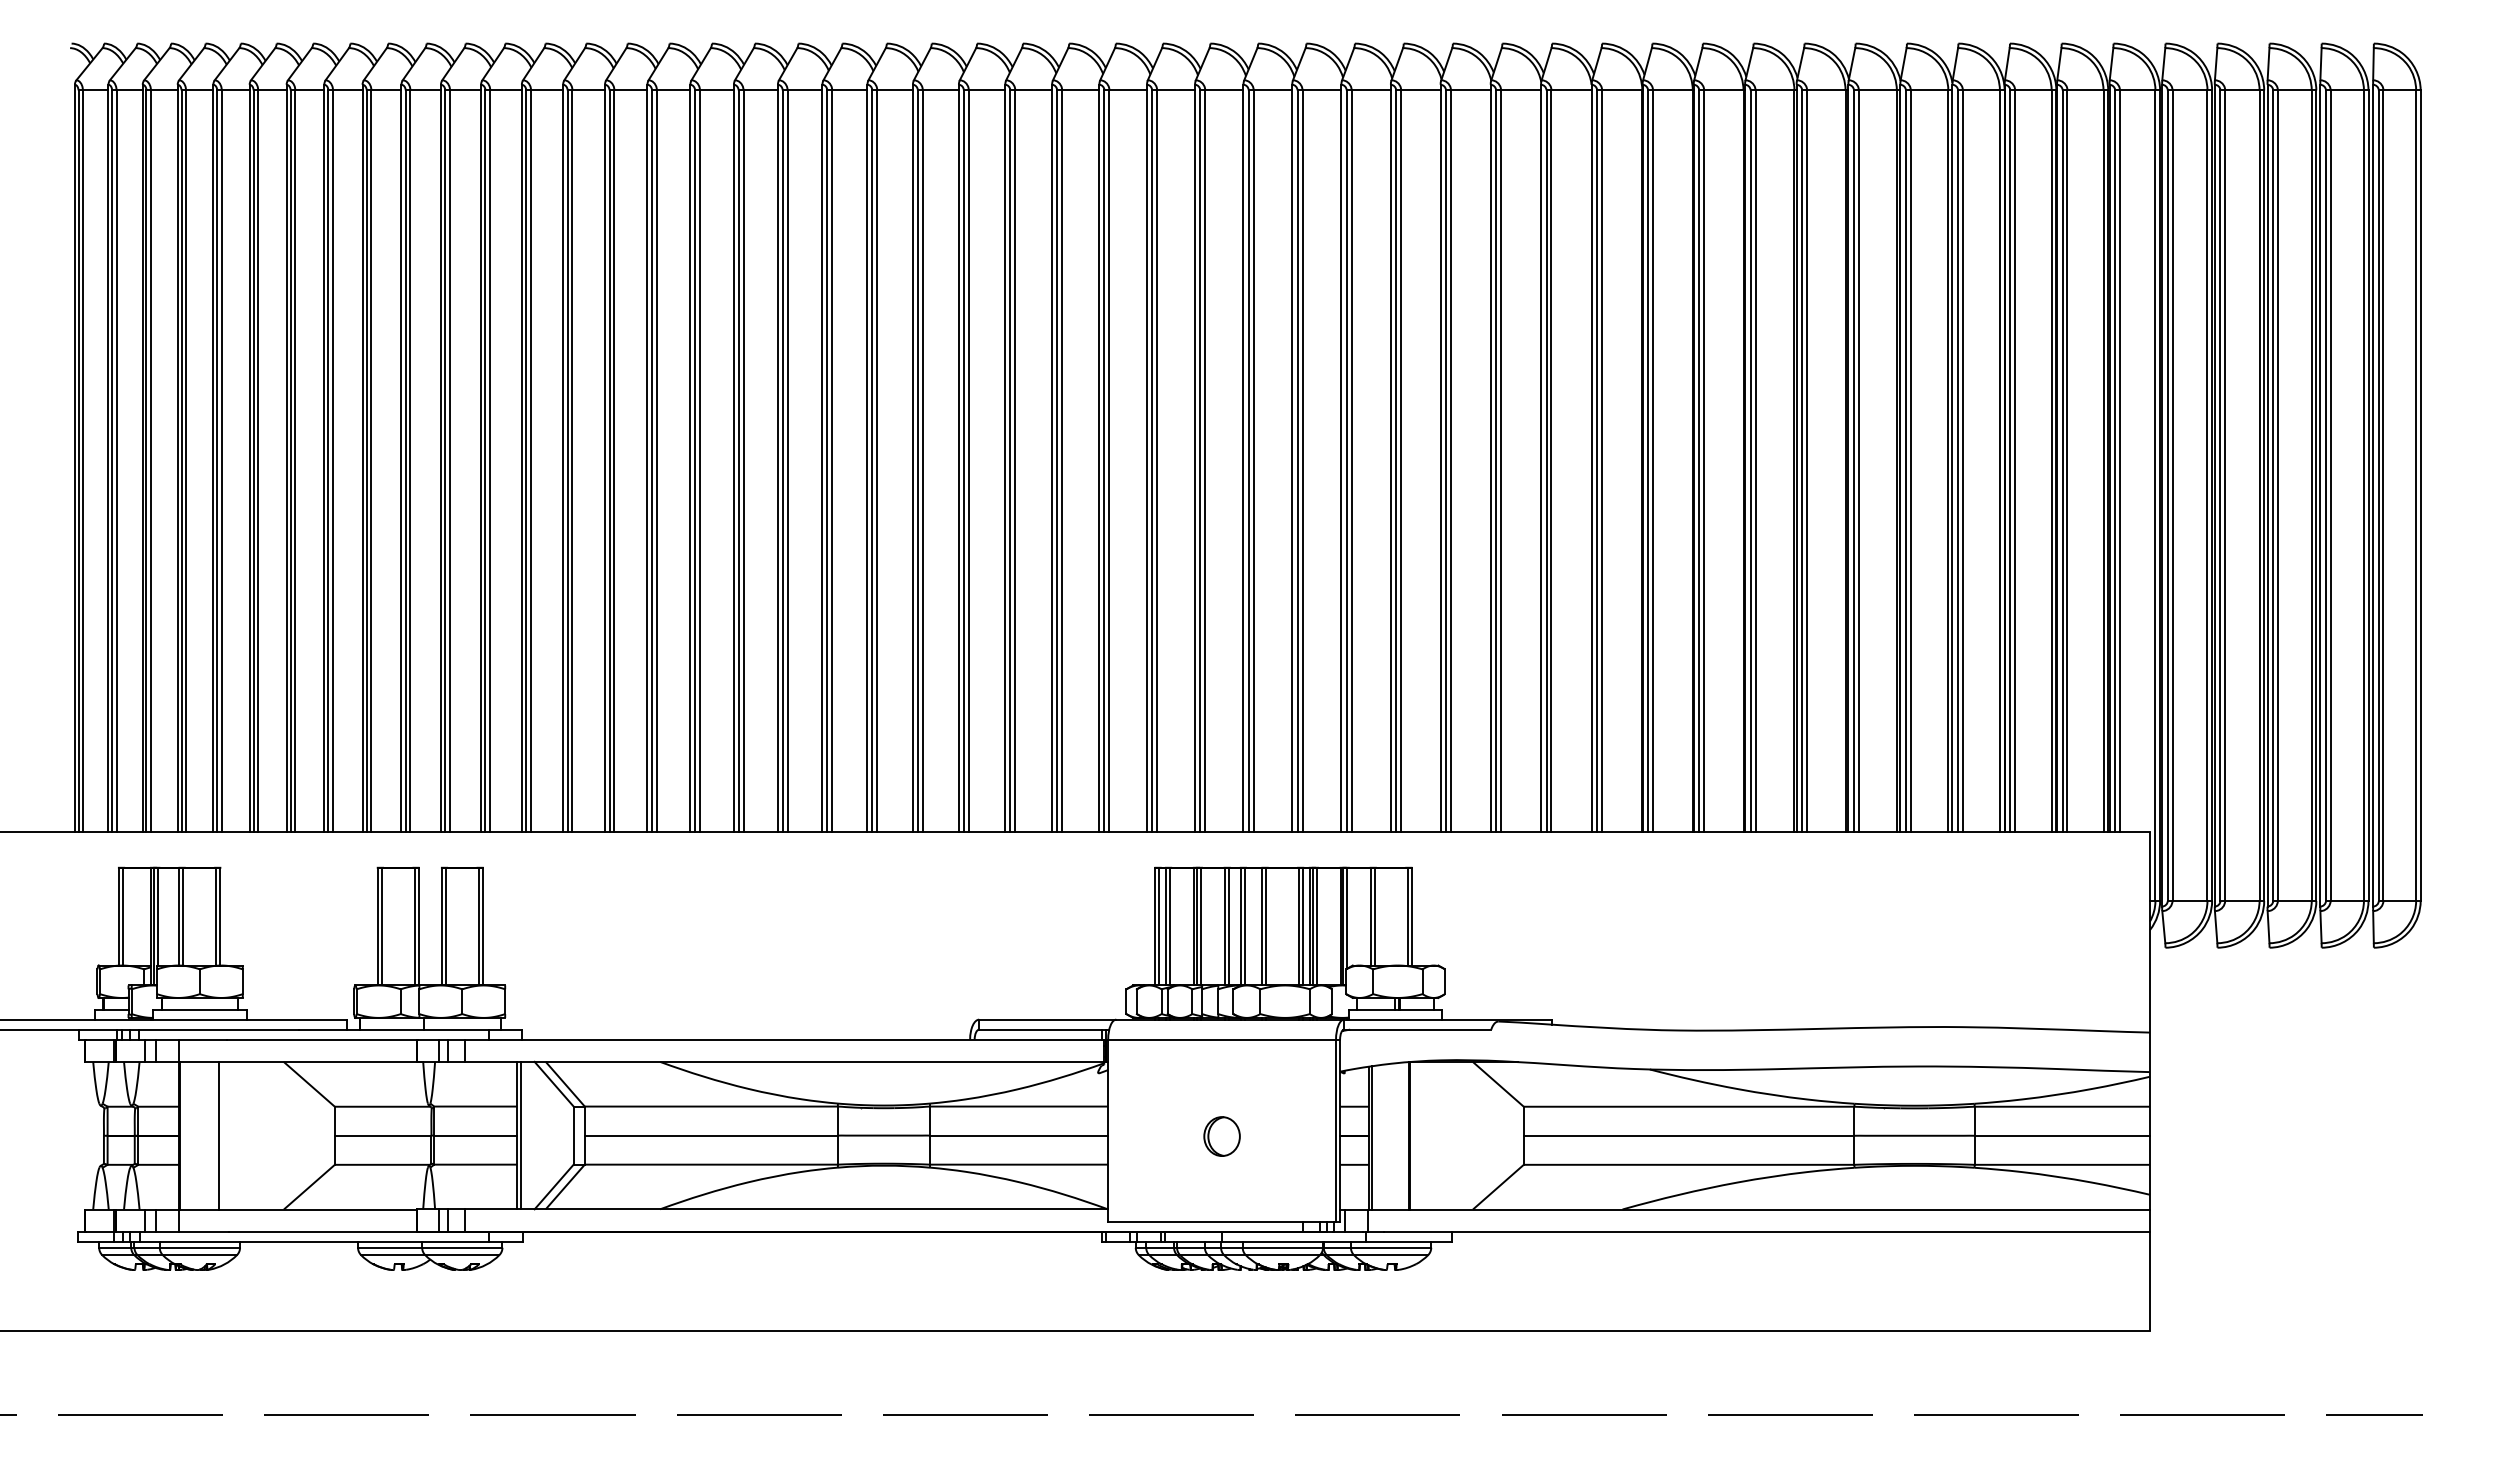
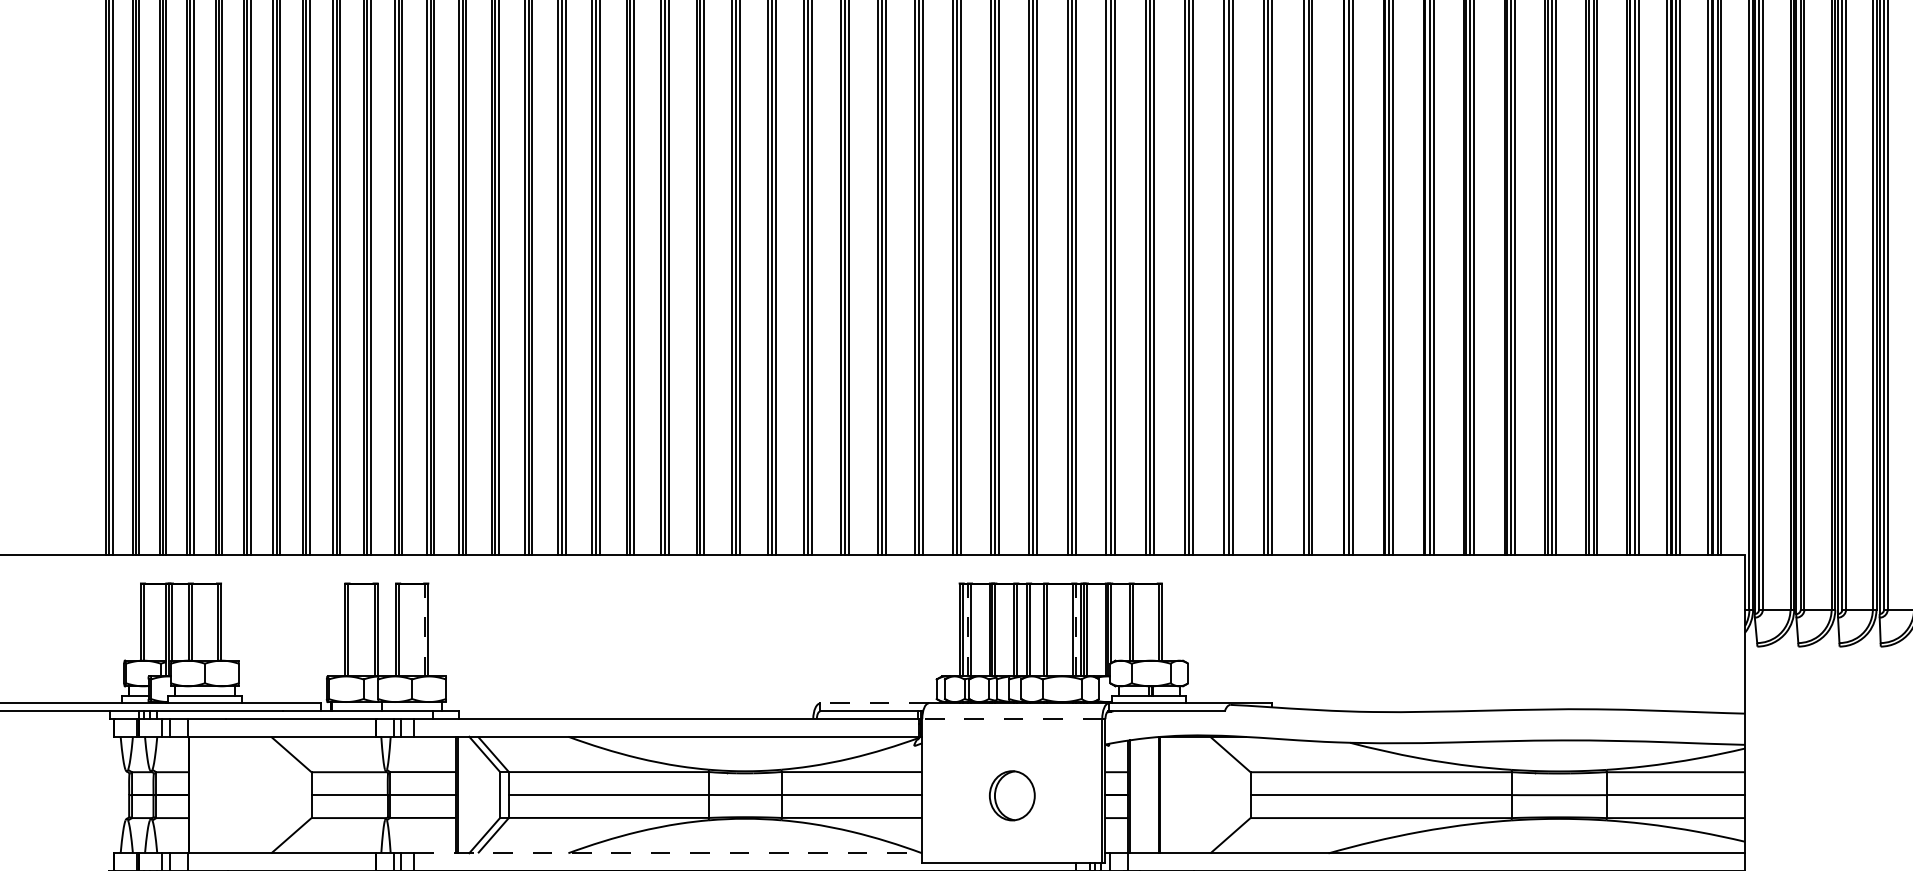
line: (478, 926) -> (424, 629), solid -> dashed
line: (1165, 926) -> (967, 629), solid -> dashed
line: (1303, 926) -> (1076, 629), solid -> dashed
line: (1047, 1019) -> (874, 703), solid -> dashed
line: (1222, 1039) -> (1012, 719), solid -> dashed
line: (218, 1135) -> (219, 794), removed
part: (1221, 1136) -> (1011, 795), size x1.6
line: (786, 1209) -> (668, 853), solid -> dashed

